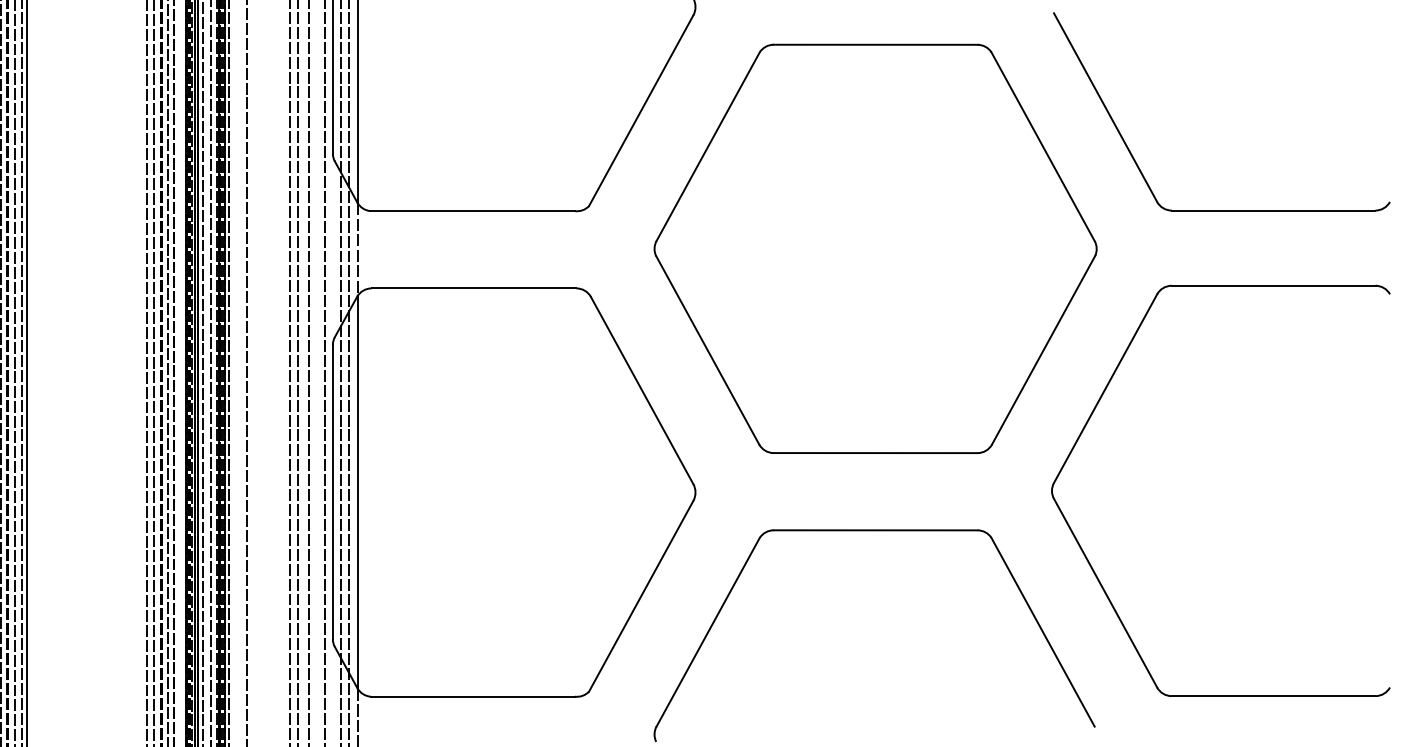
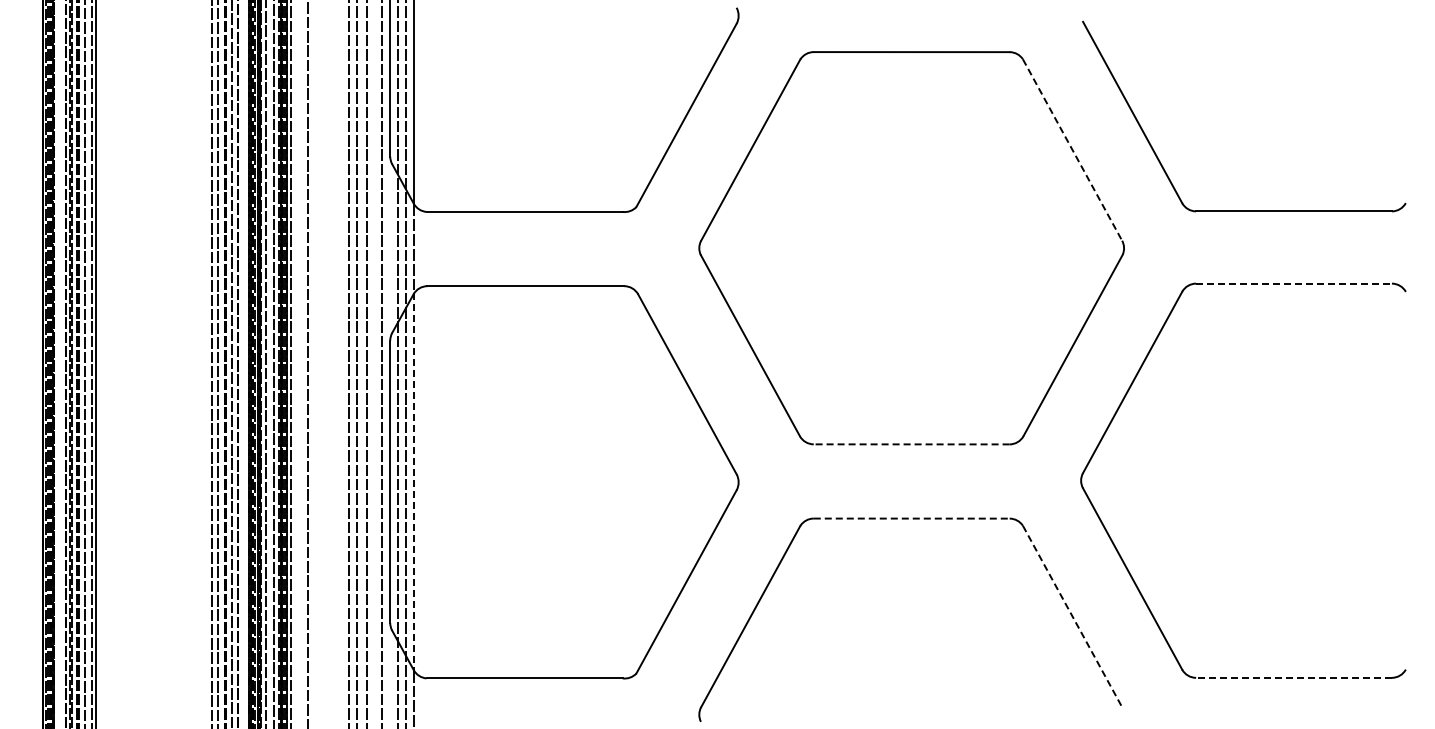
line: (1043, 147) -> (1072, 150), solid -> dashed
line: (1274, 285) -> (1294, 283), solid -> dashed
line: (875, 453) -> (911, 444), solid -> dashed
line: (358, 492) -> (414, 482), solid -> dashed
line: (875, 530) -> (911, 518), solid -> dashed
line: (1043, 632) -> (1072, 616), solid -> dashed
line: (1274, 695) -> (1294, 677), solid -> dashed

